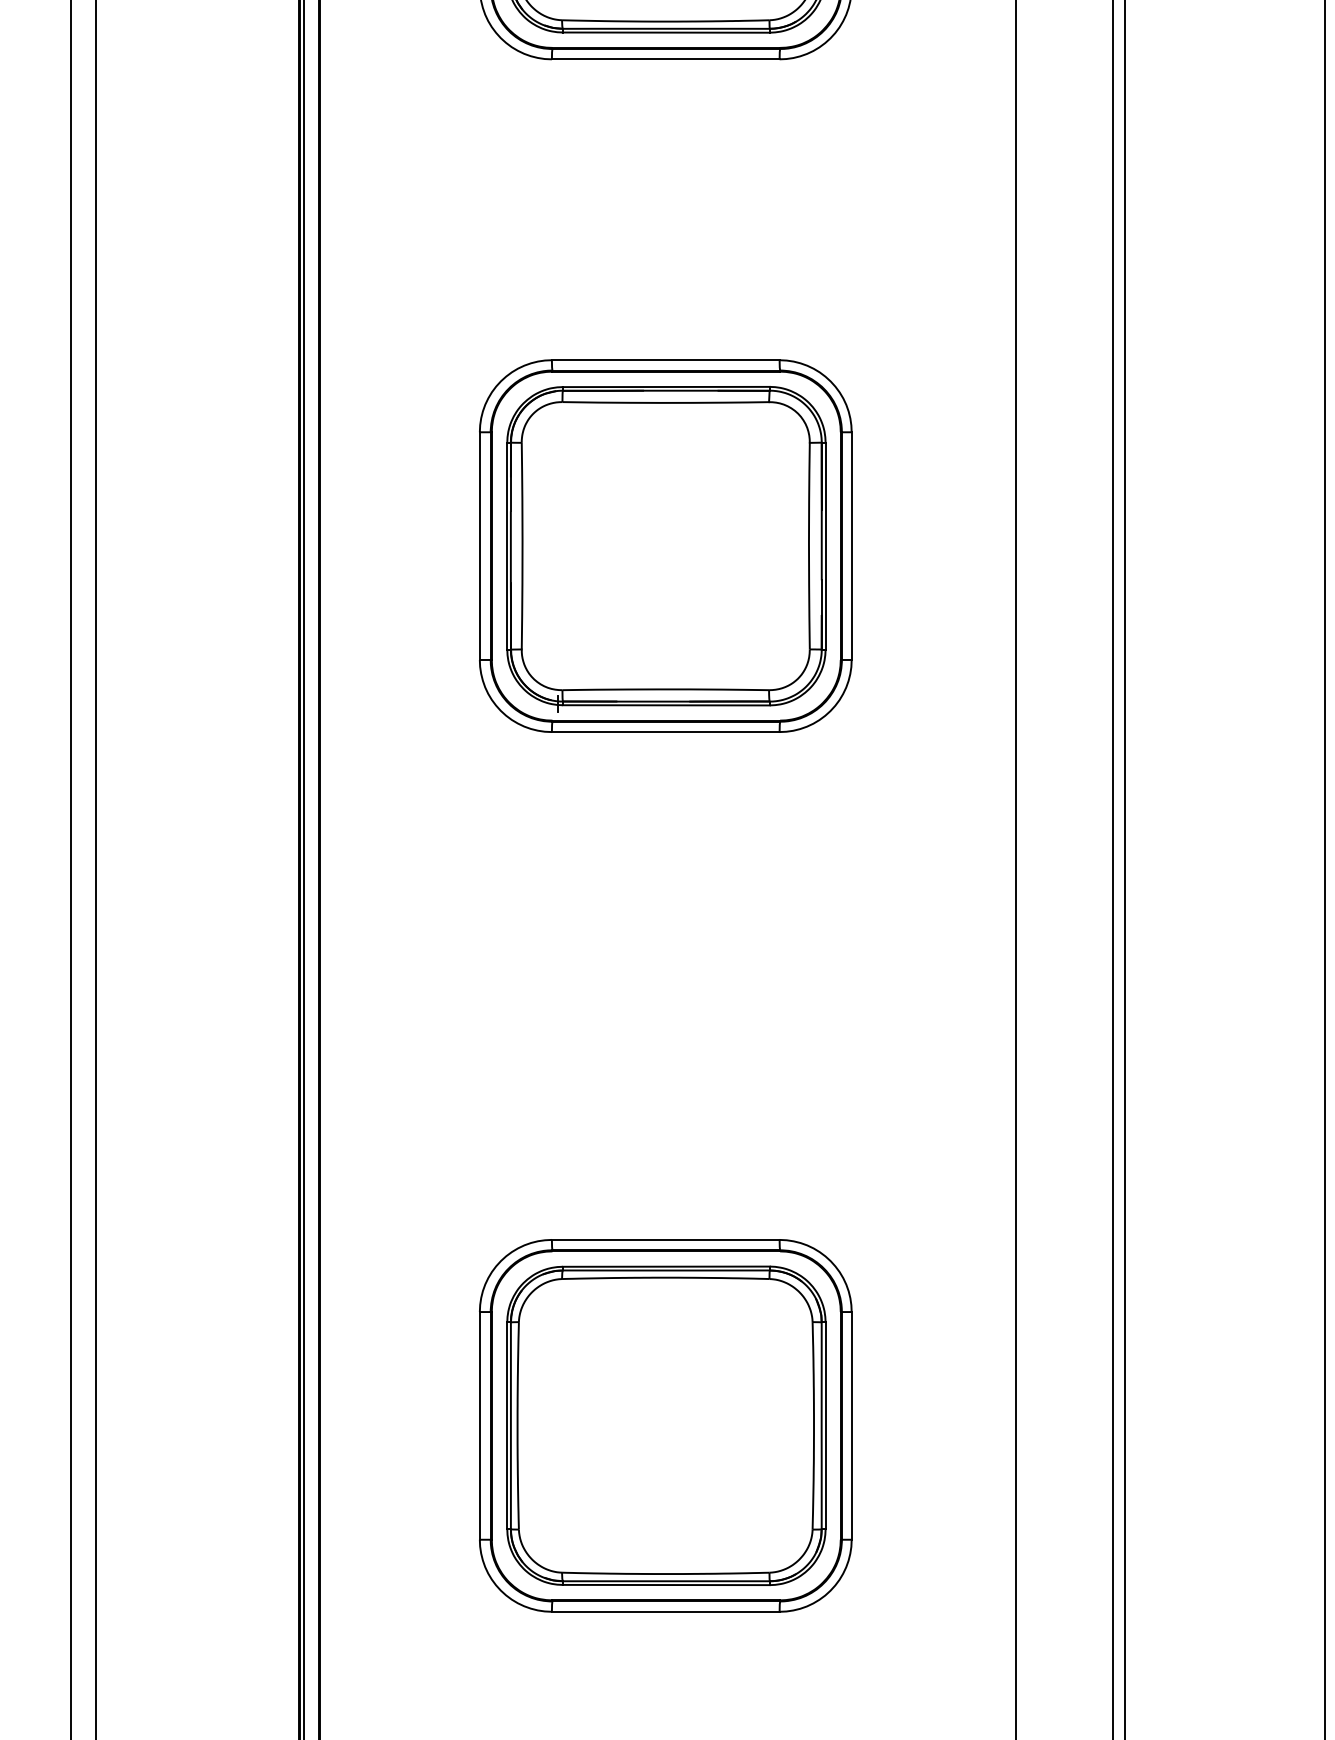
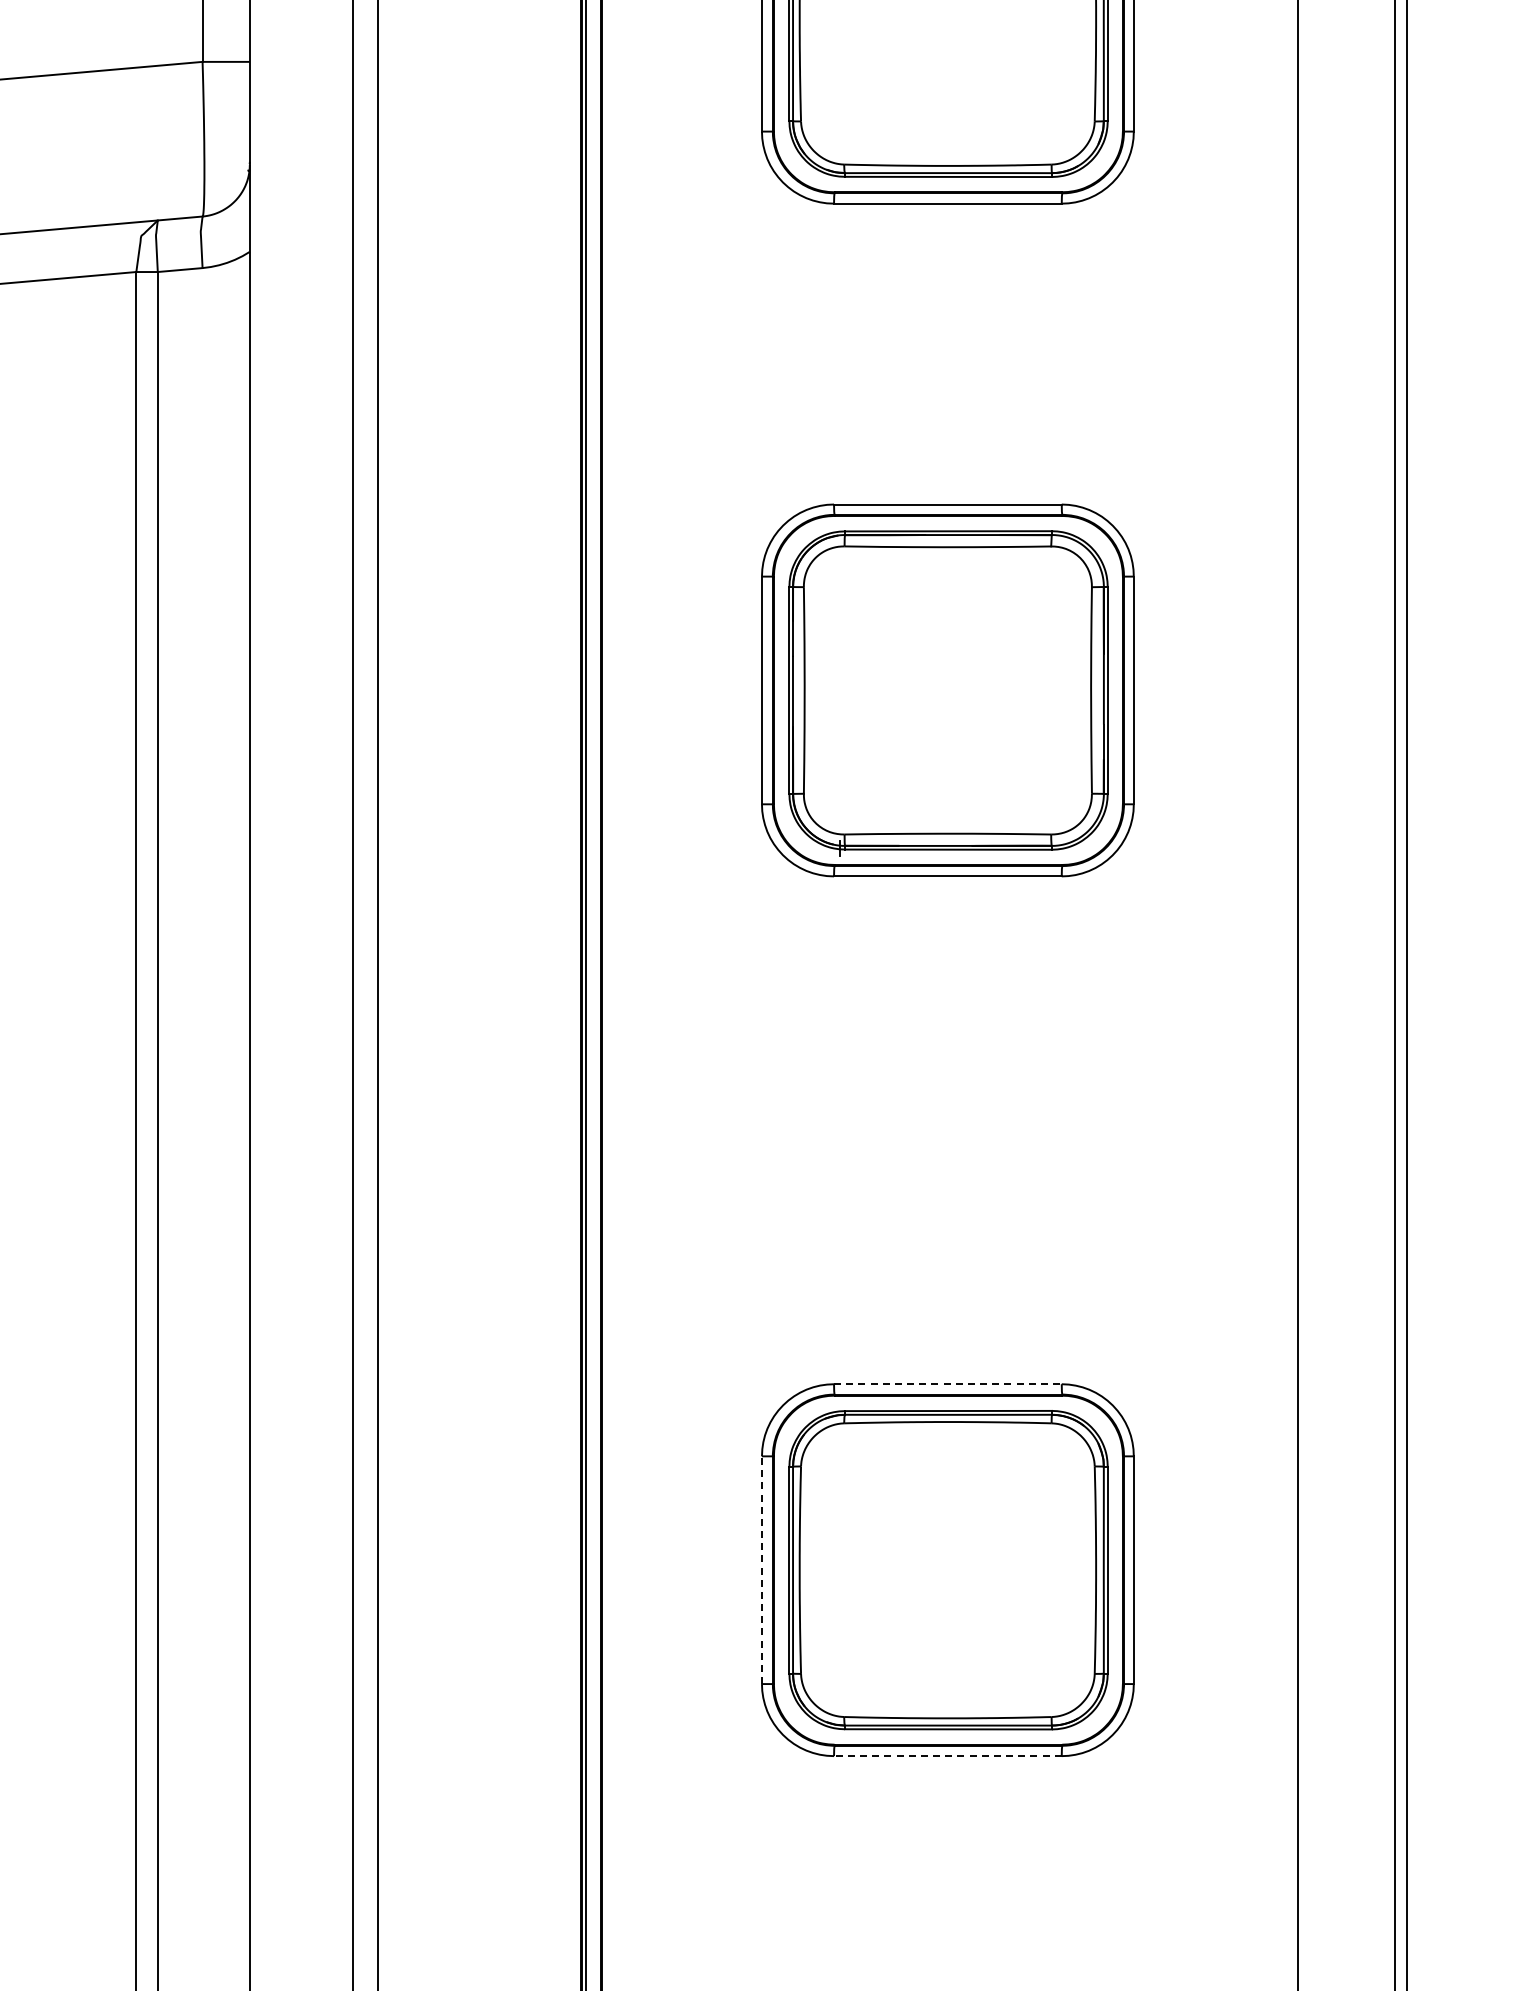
line: (665, 1240) -> (947, 1384), solid -> dashed
line: (479, 1426) -> (761, 1570), solid -> dashed
line: (665, 1612) -> (947, 1756), solid -> dashed

